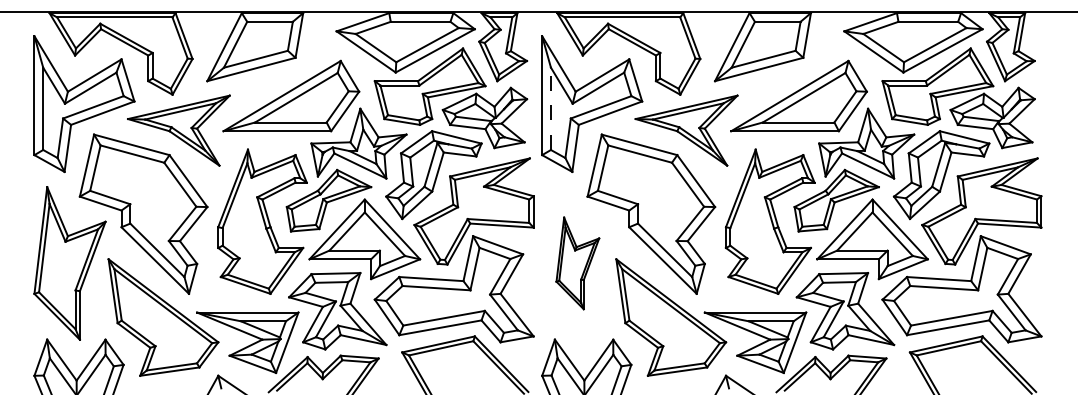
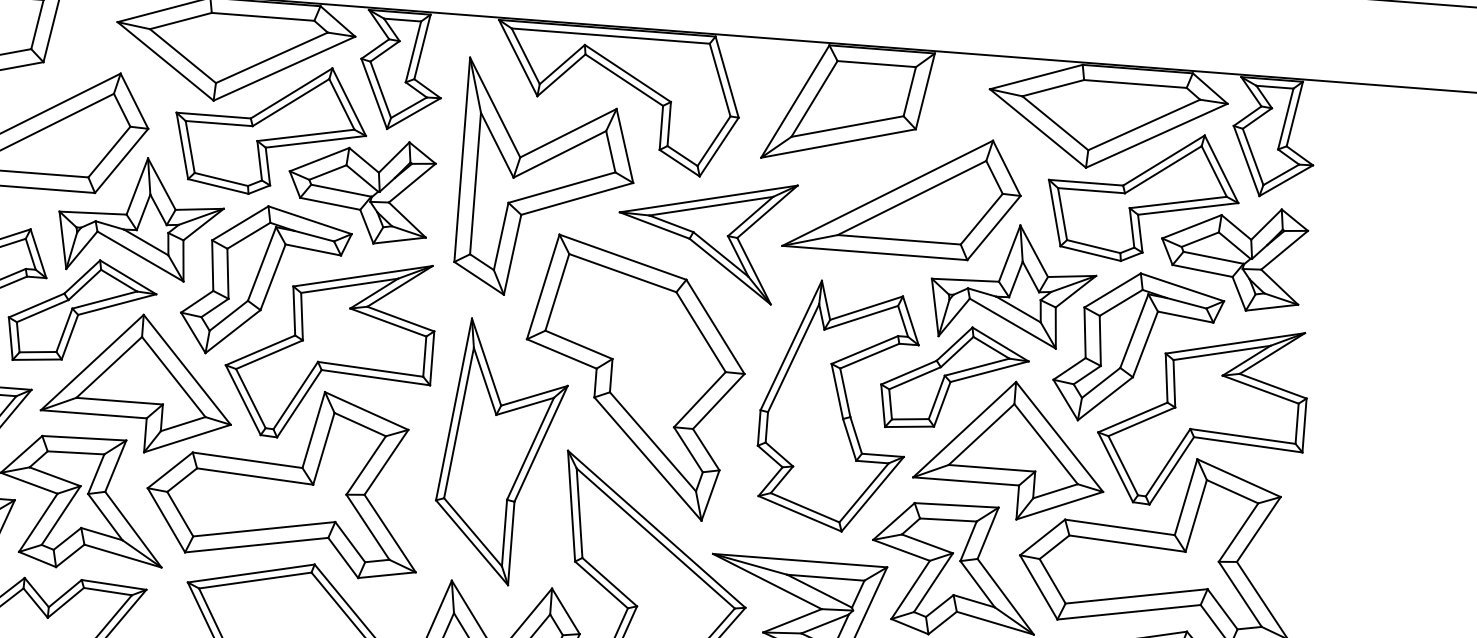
line: (550, 108) -> (474, 182), dashed -> solid
part: (577, 263) -> (500, 452), size x1.67

